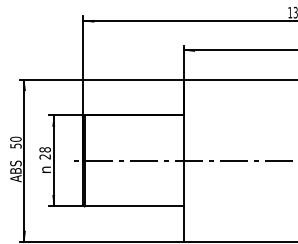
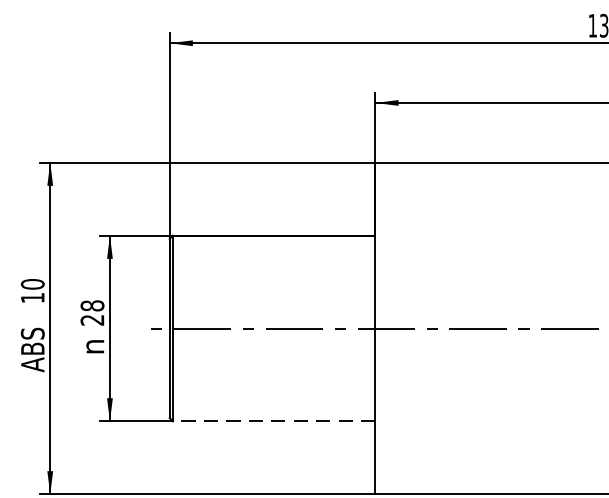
text: (15, 145) -> (31, 296), 50 -> 10
line: (134, 206) -> (274, 421), solid -> dashed

